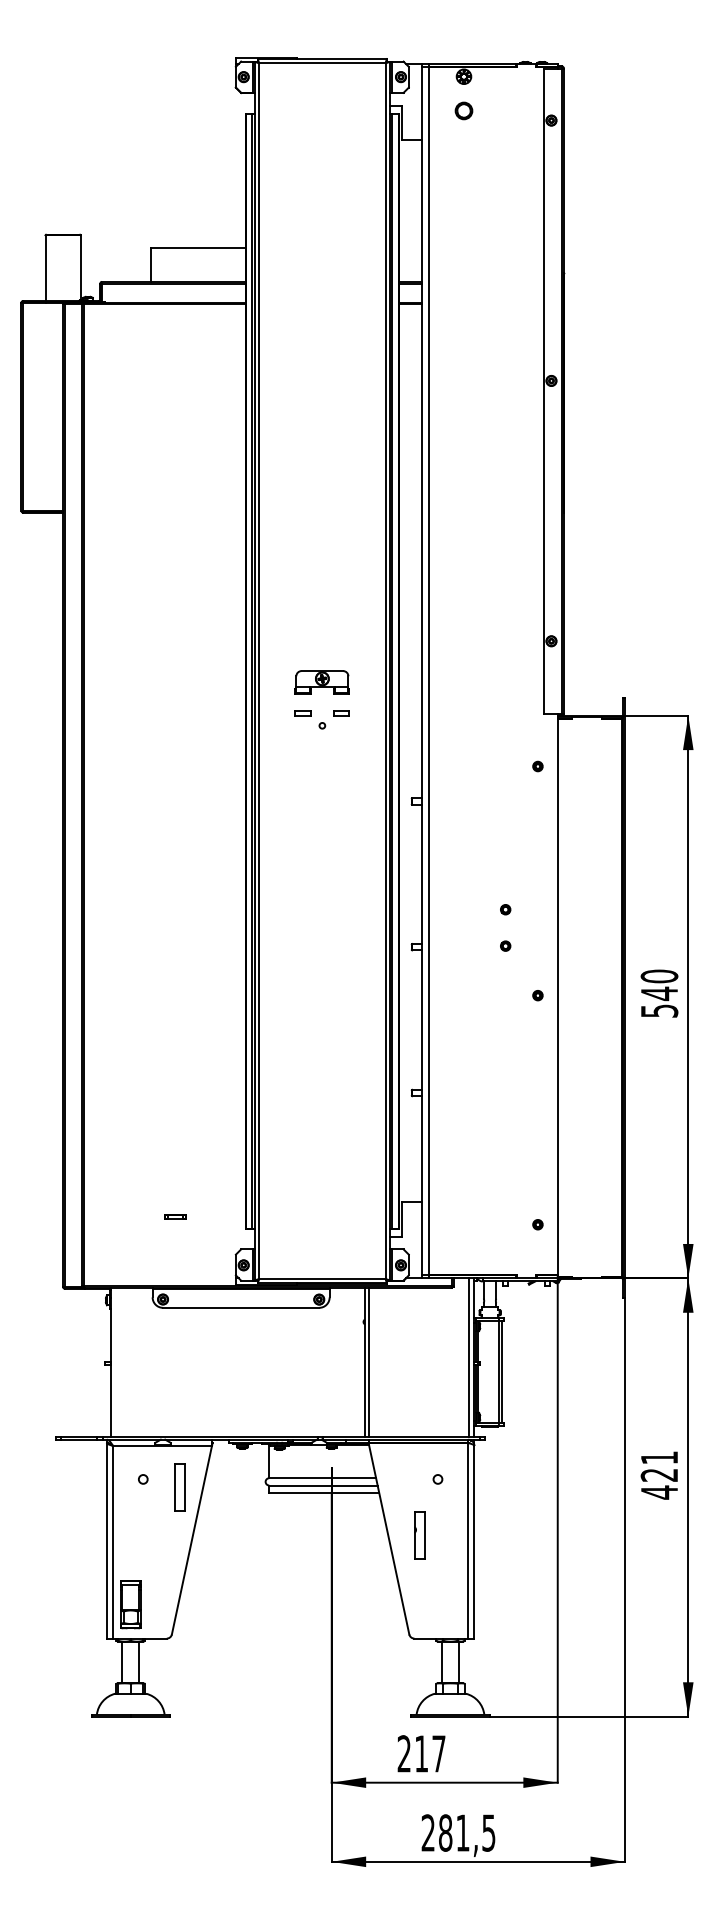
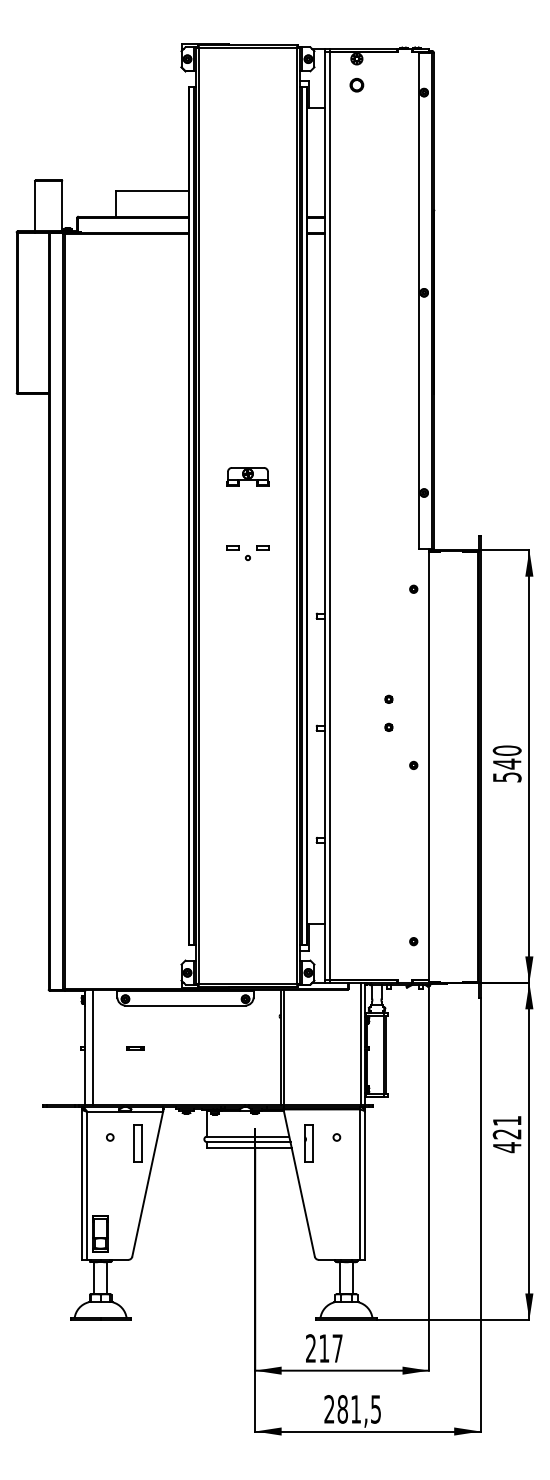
part: (321, 682) -> (247, 476), moved
part: (176, 1216) -> (135, 1048), moved
line: (121, 1362) -> (93, 1047), added
part: (419, 1535) -> (308, 1143), moved

